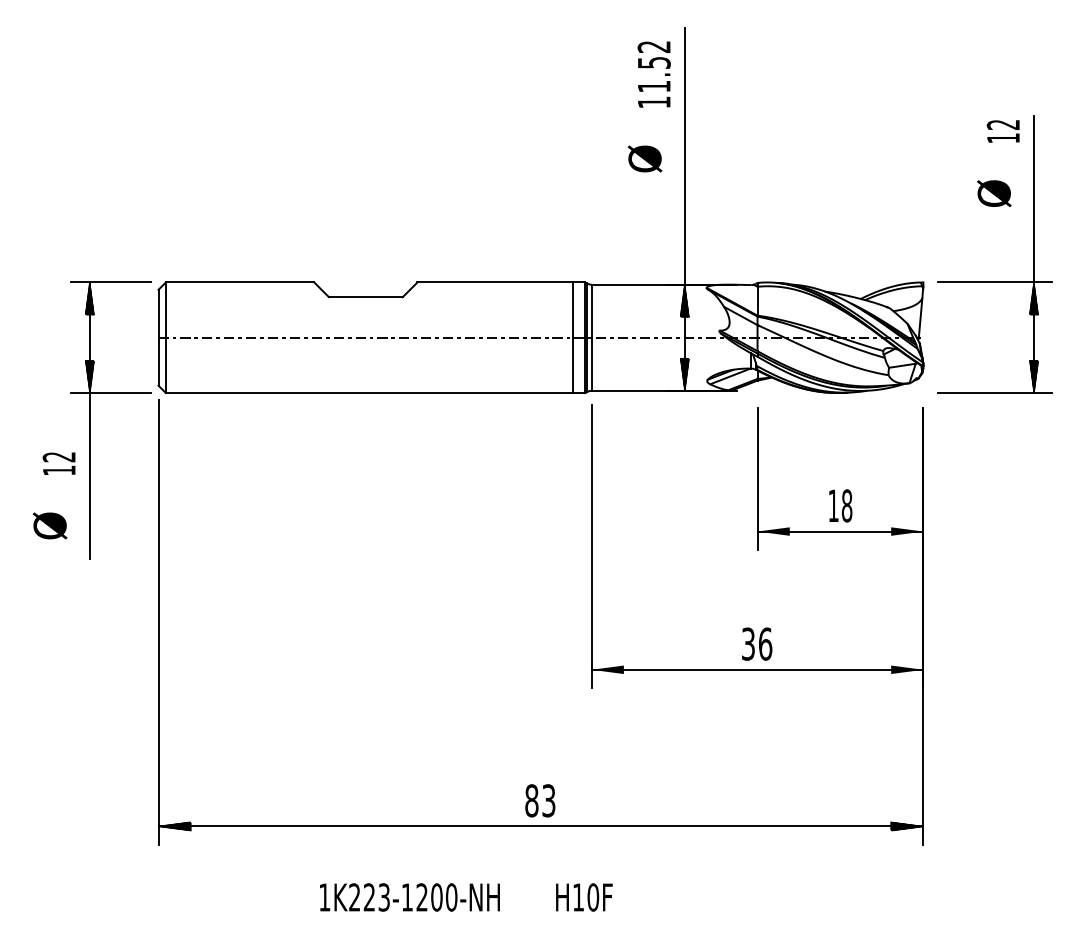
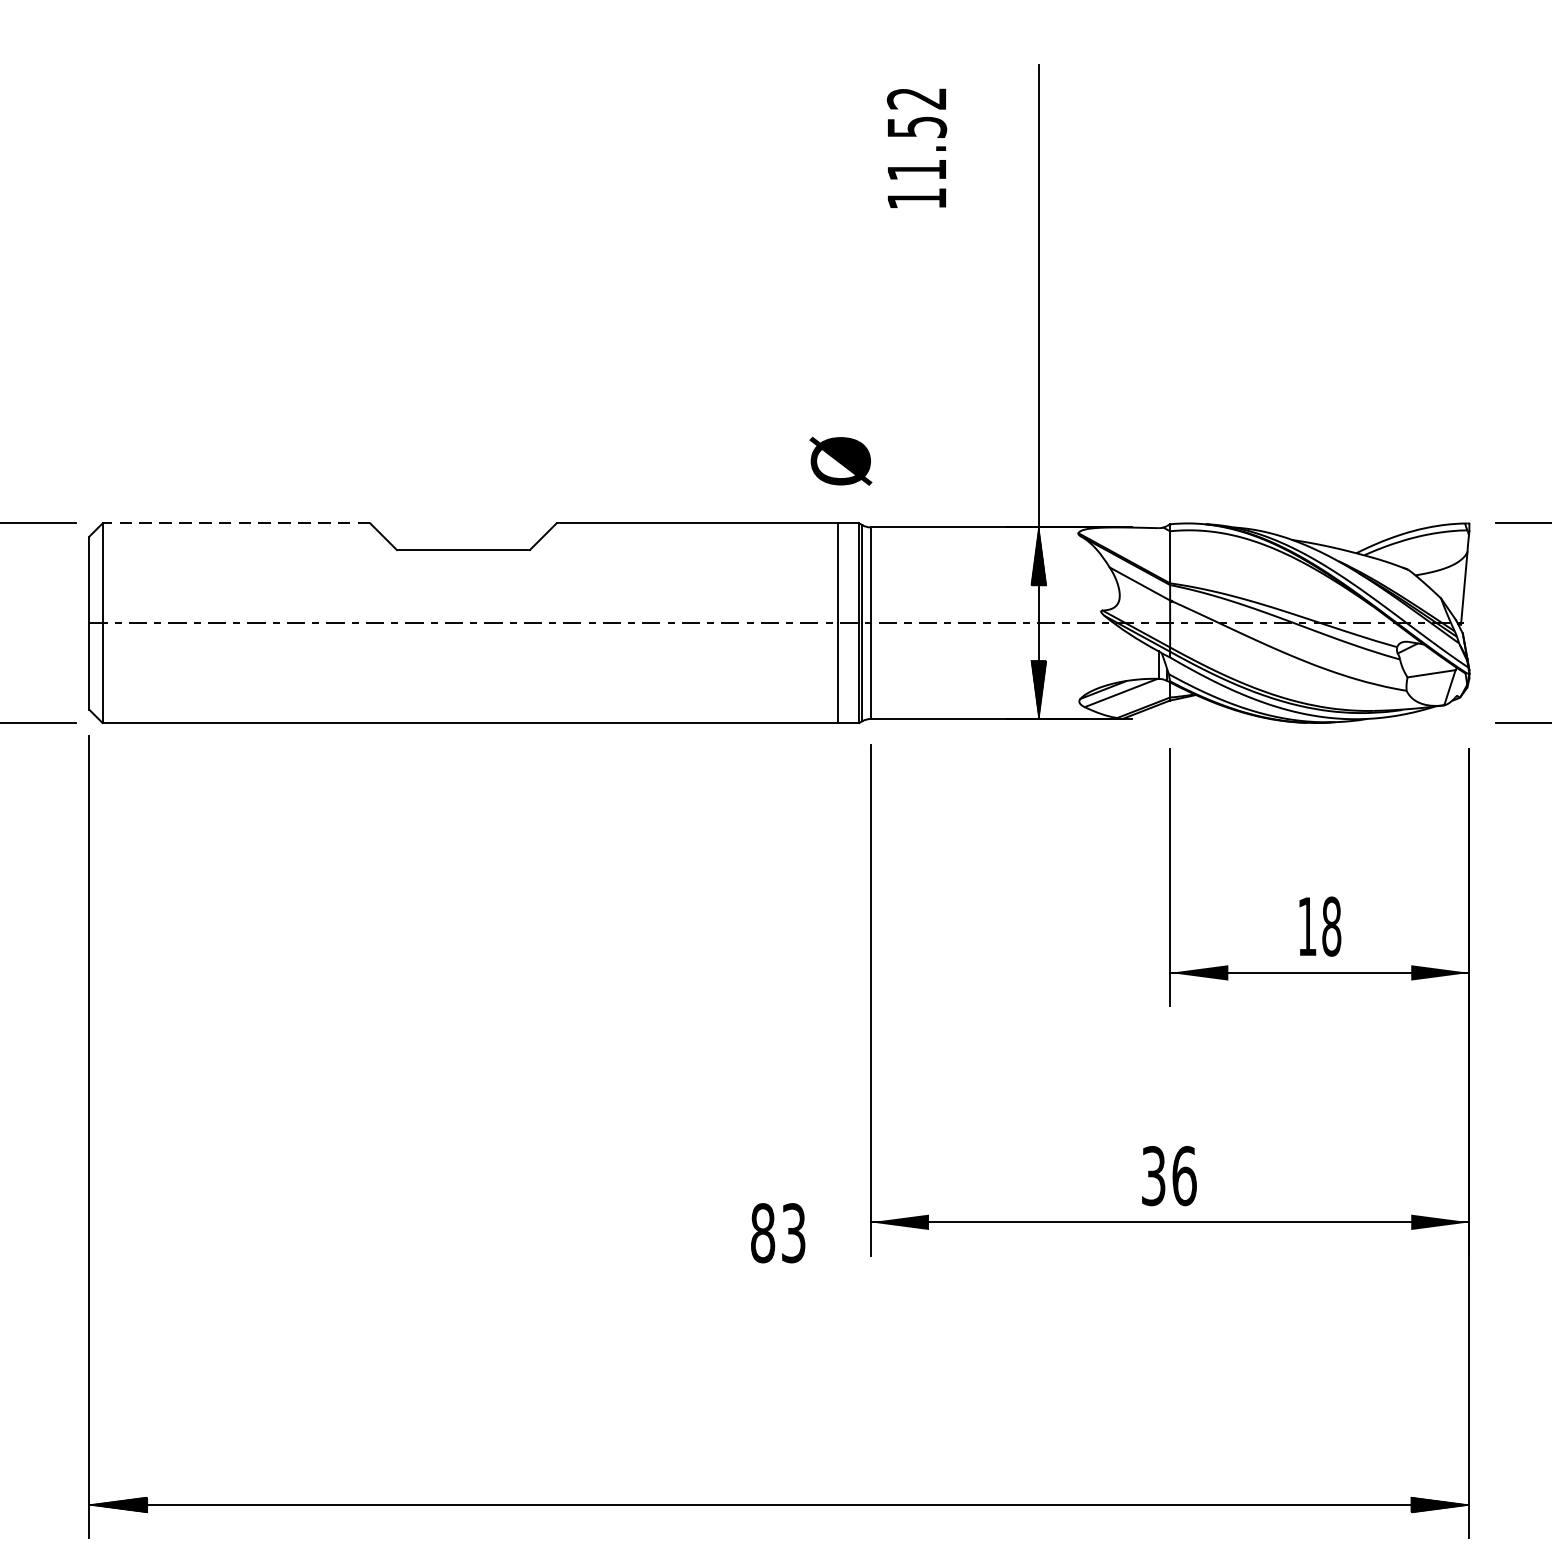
text: (653, 74) -> (915, 148), moved
text: (644, 158) -> (839, 460), moved
line: (239, 282) -> (235, 523), solid -> dashed
text: (540, 800) -> (778, 1232), moved

